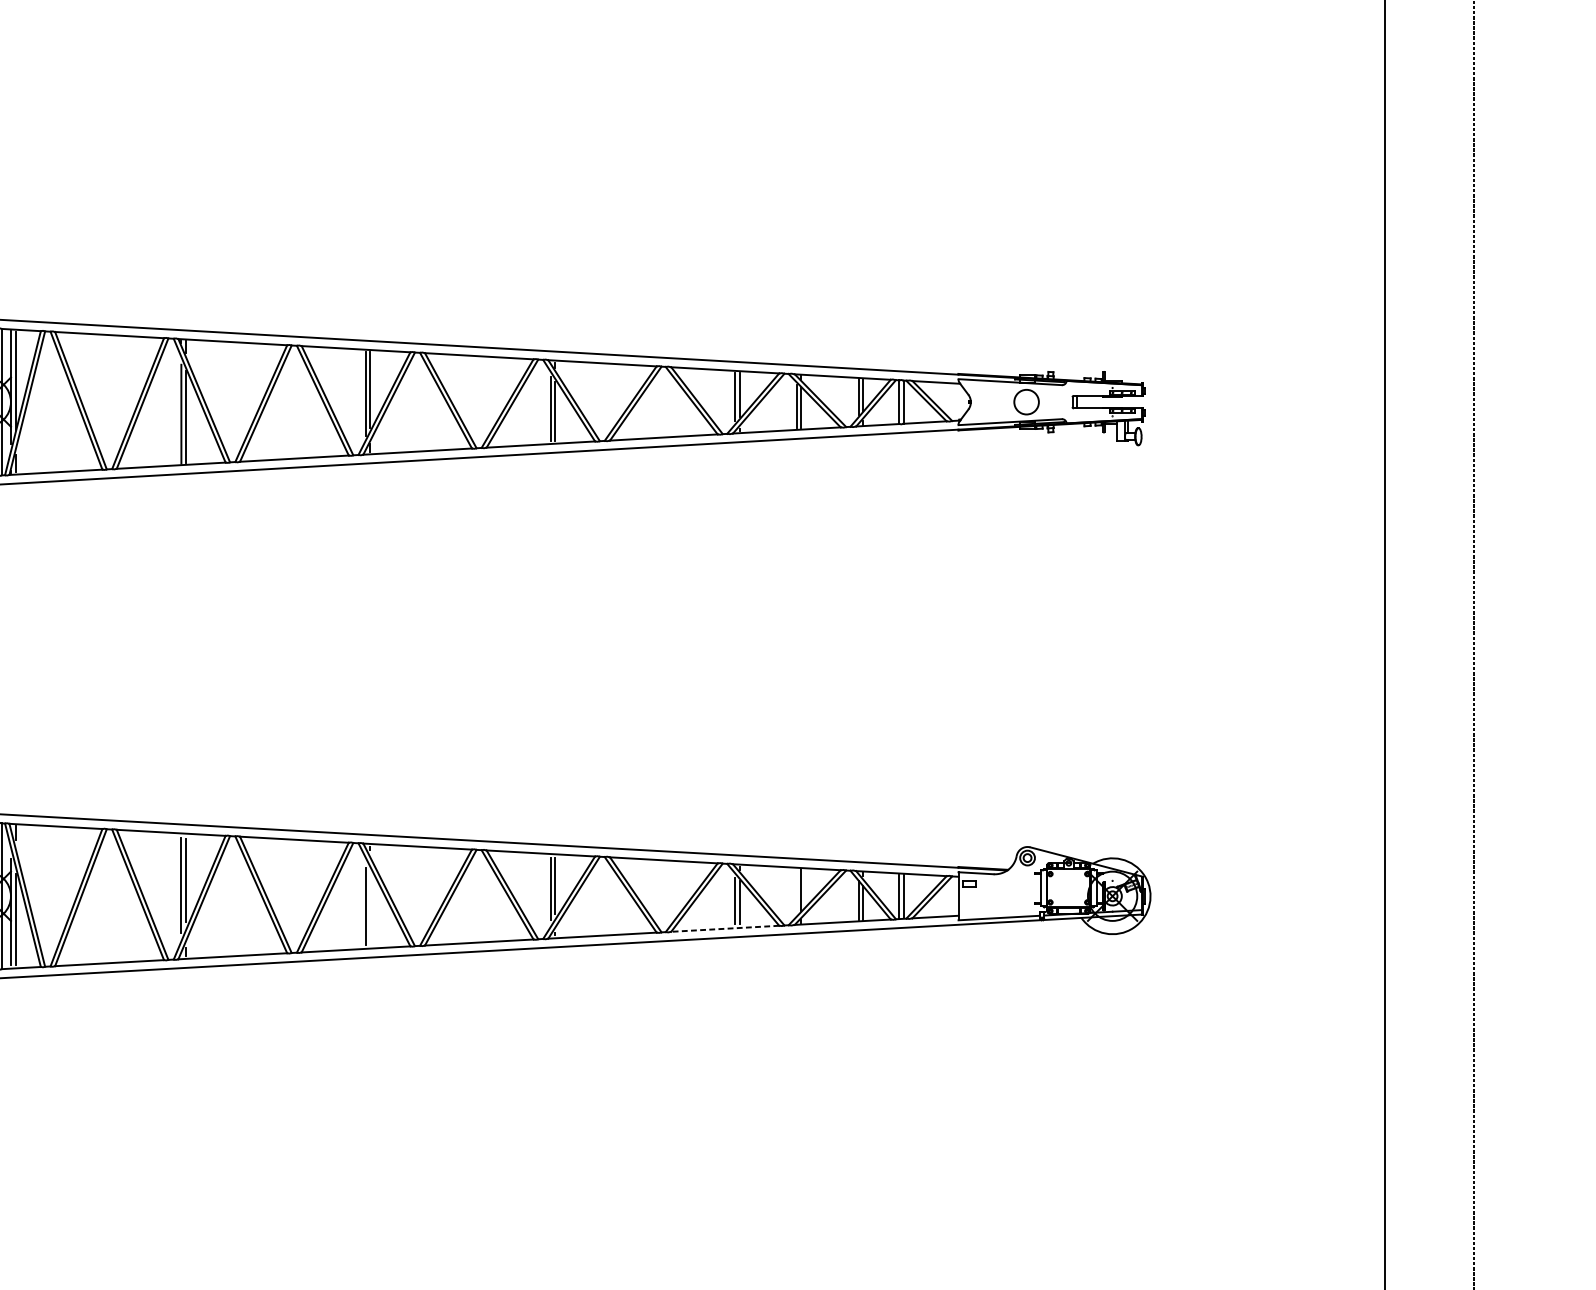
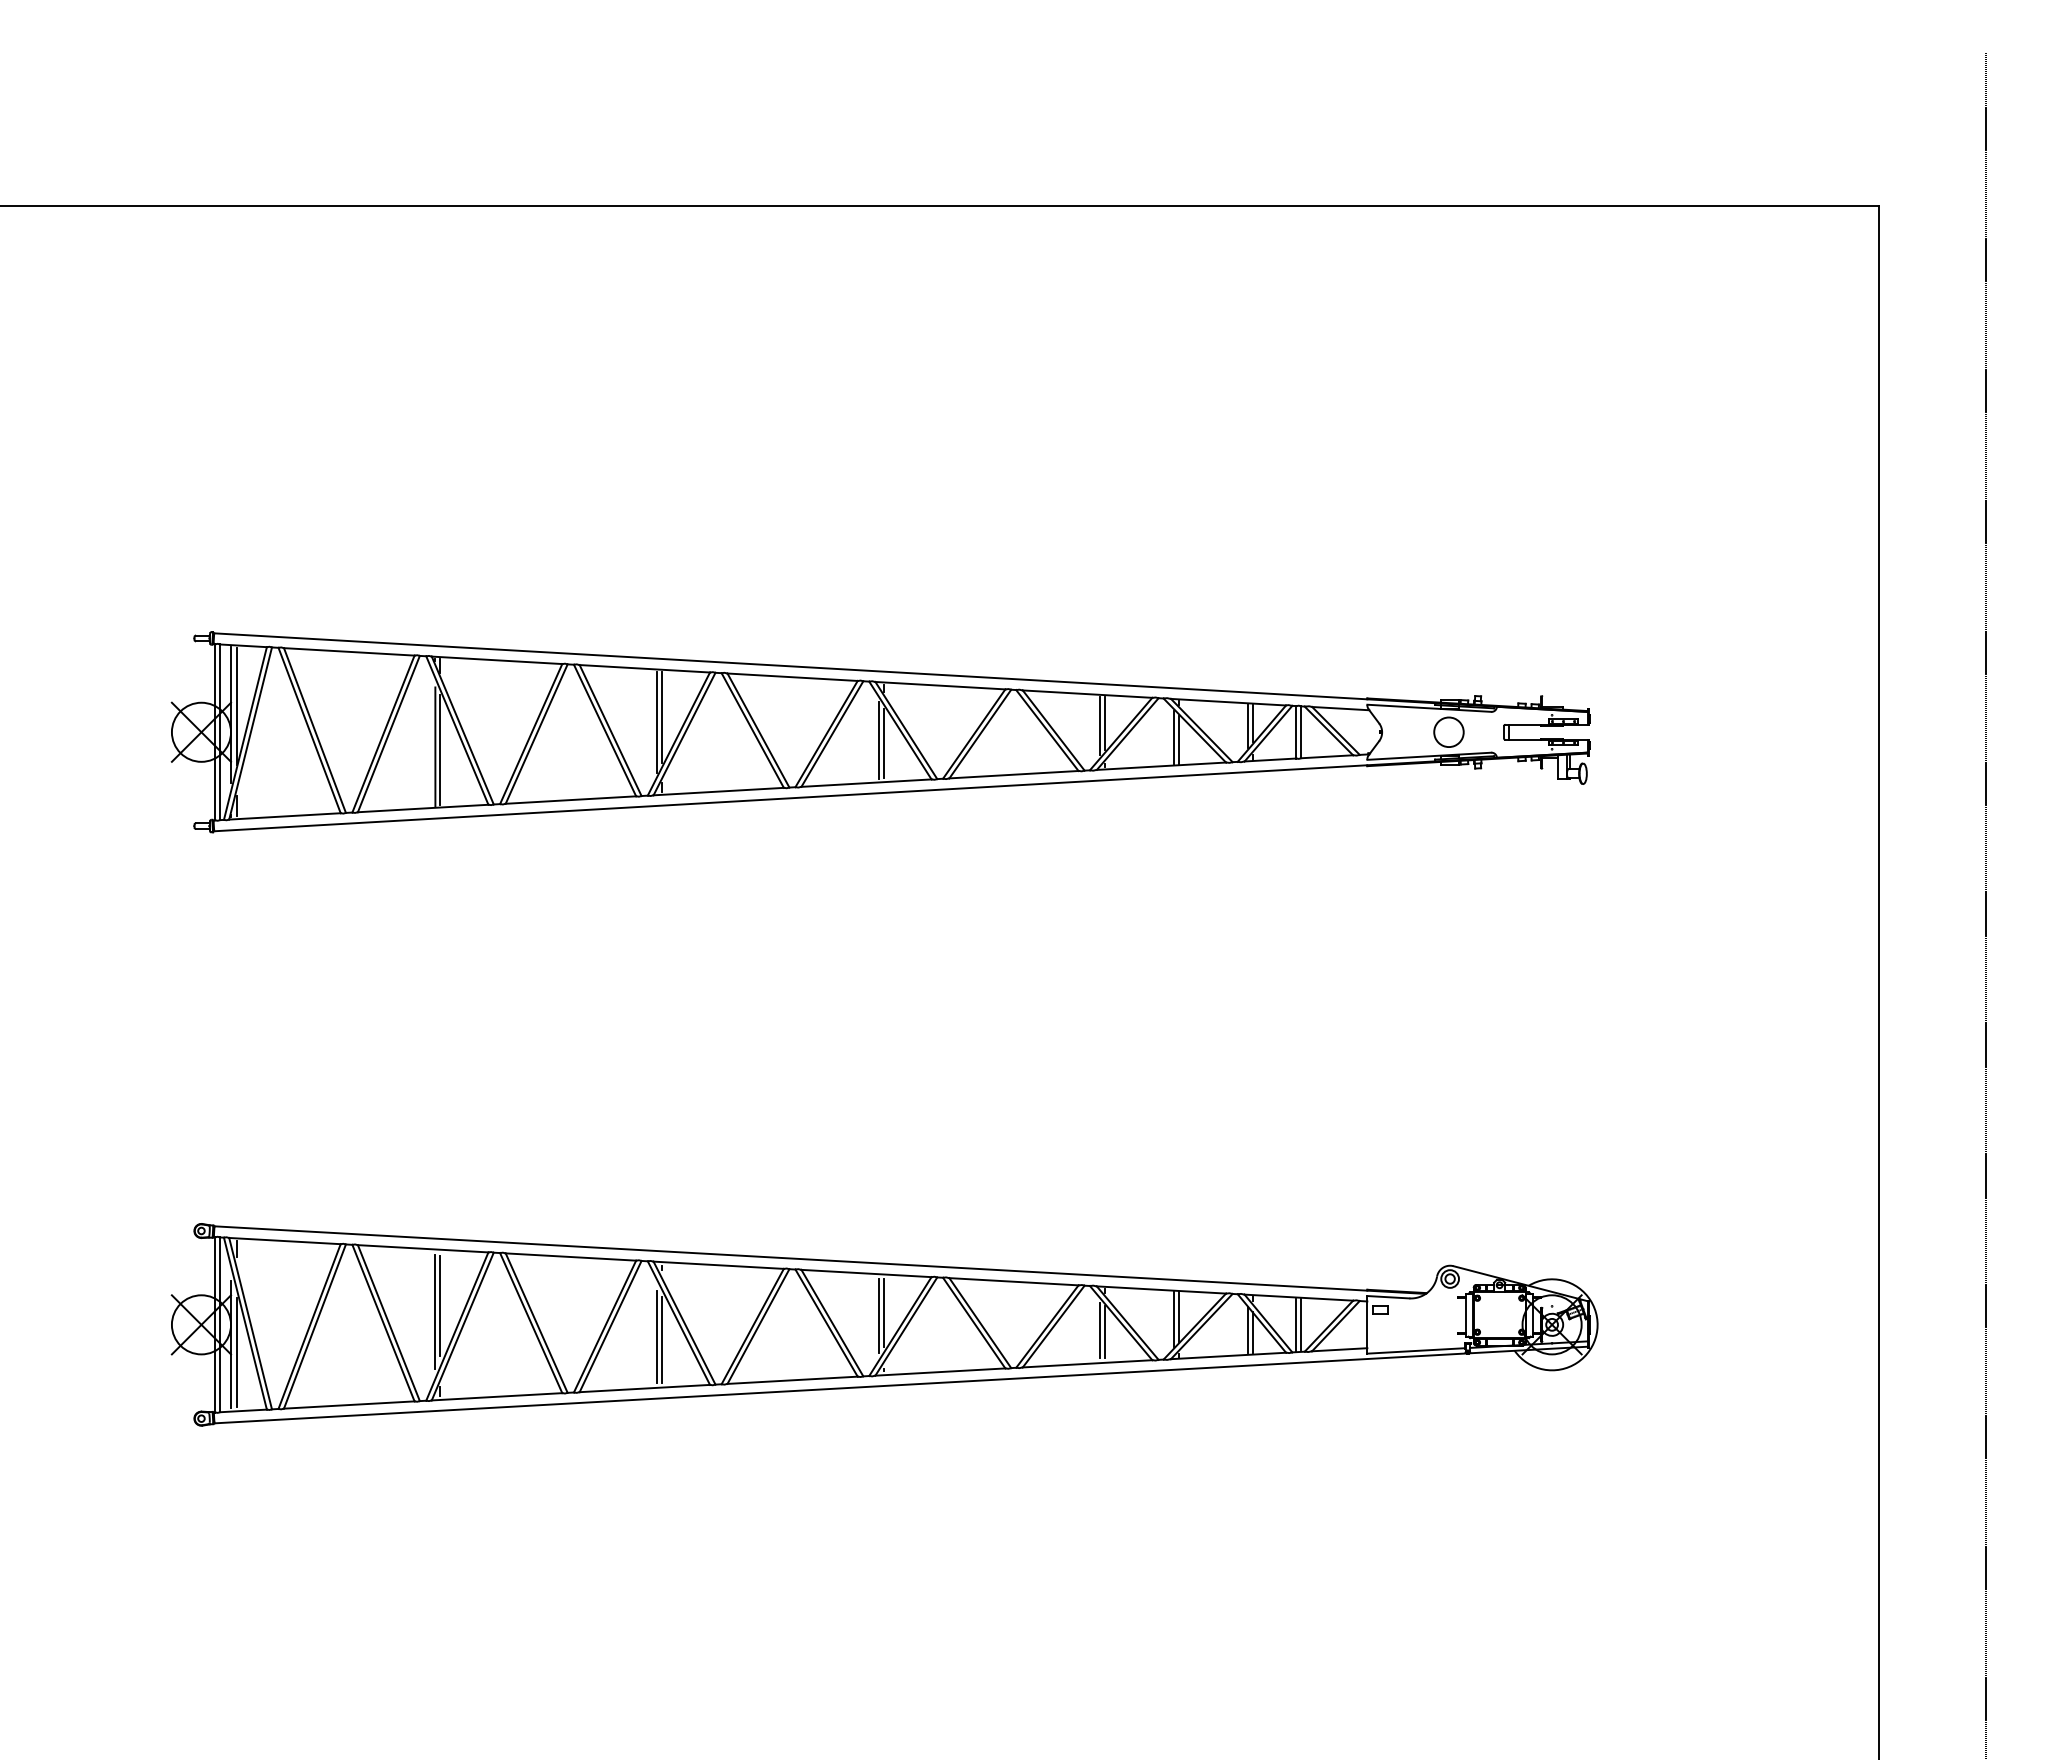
line: (796, 891) -> (1173, 1319), added
line: (370, 908) -> (662, 1339), added
line: (725, 928) -> (1087, 1363), dashed -> solid

